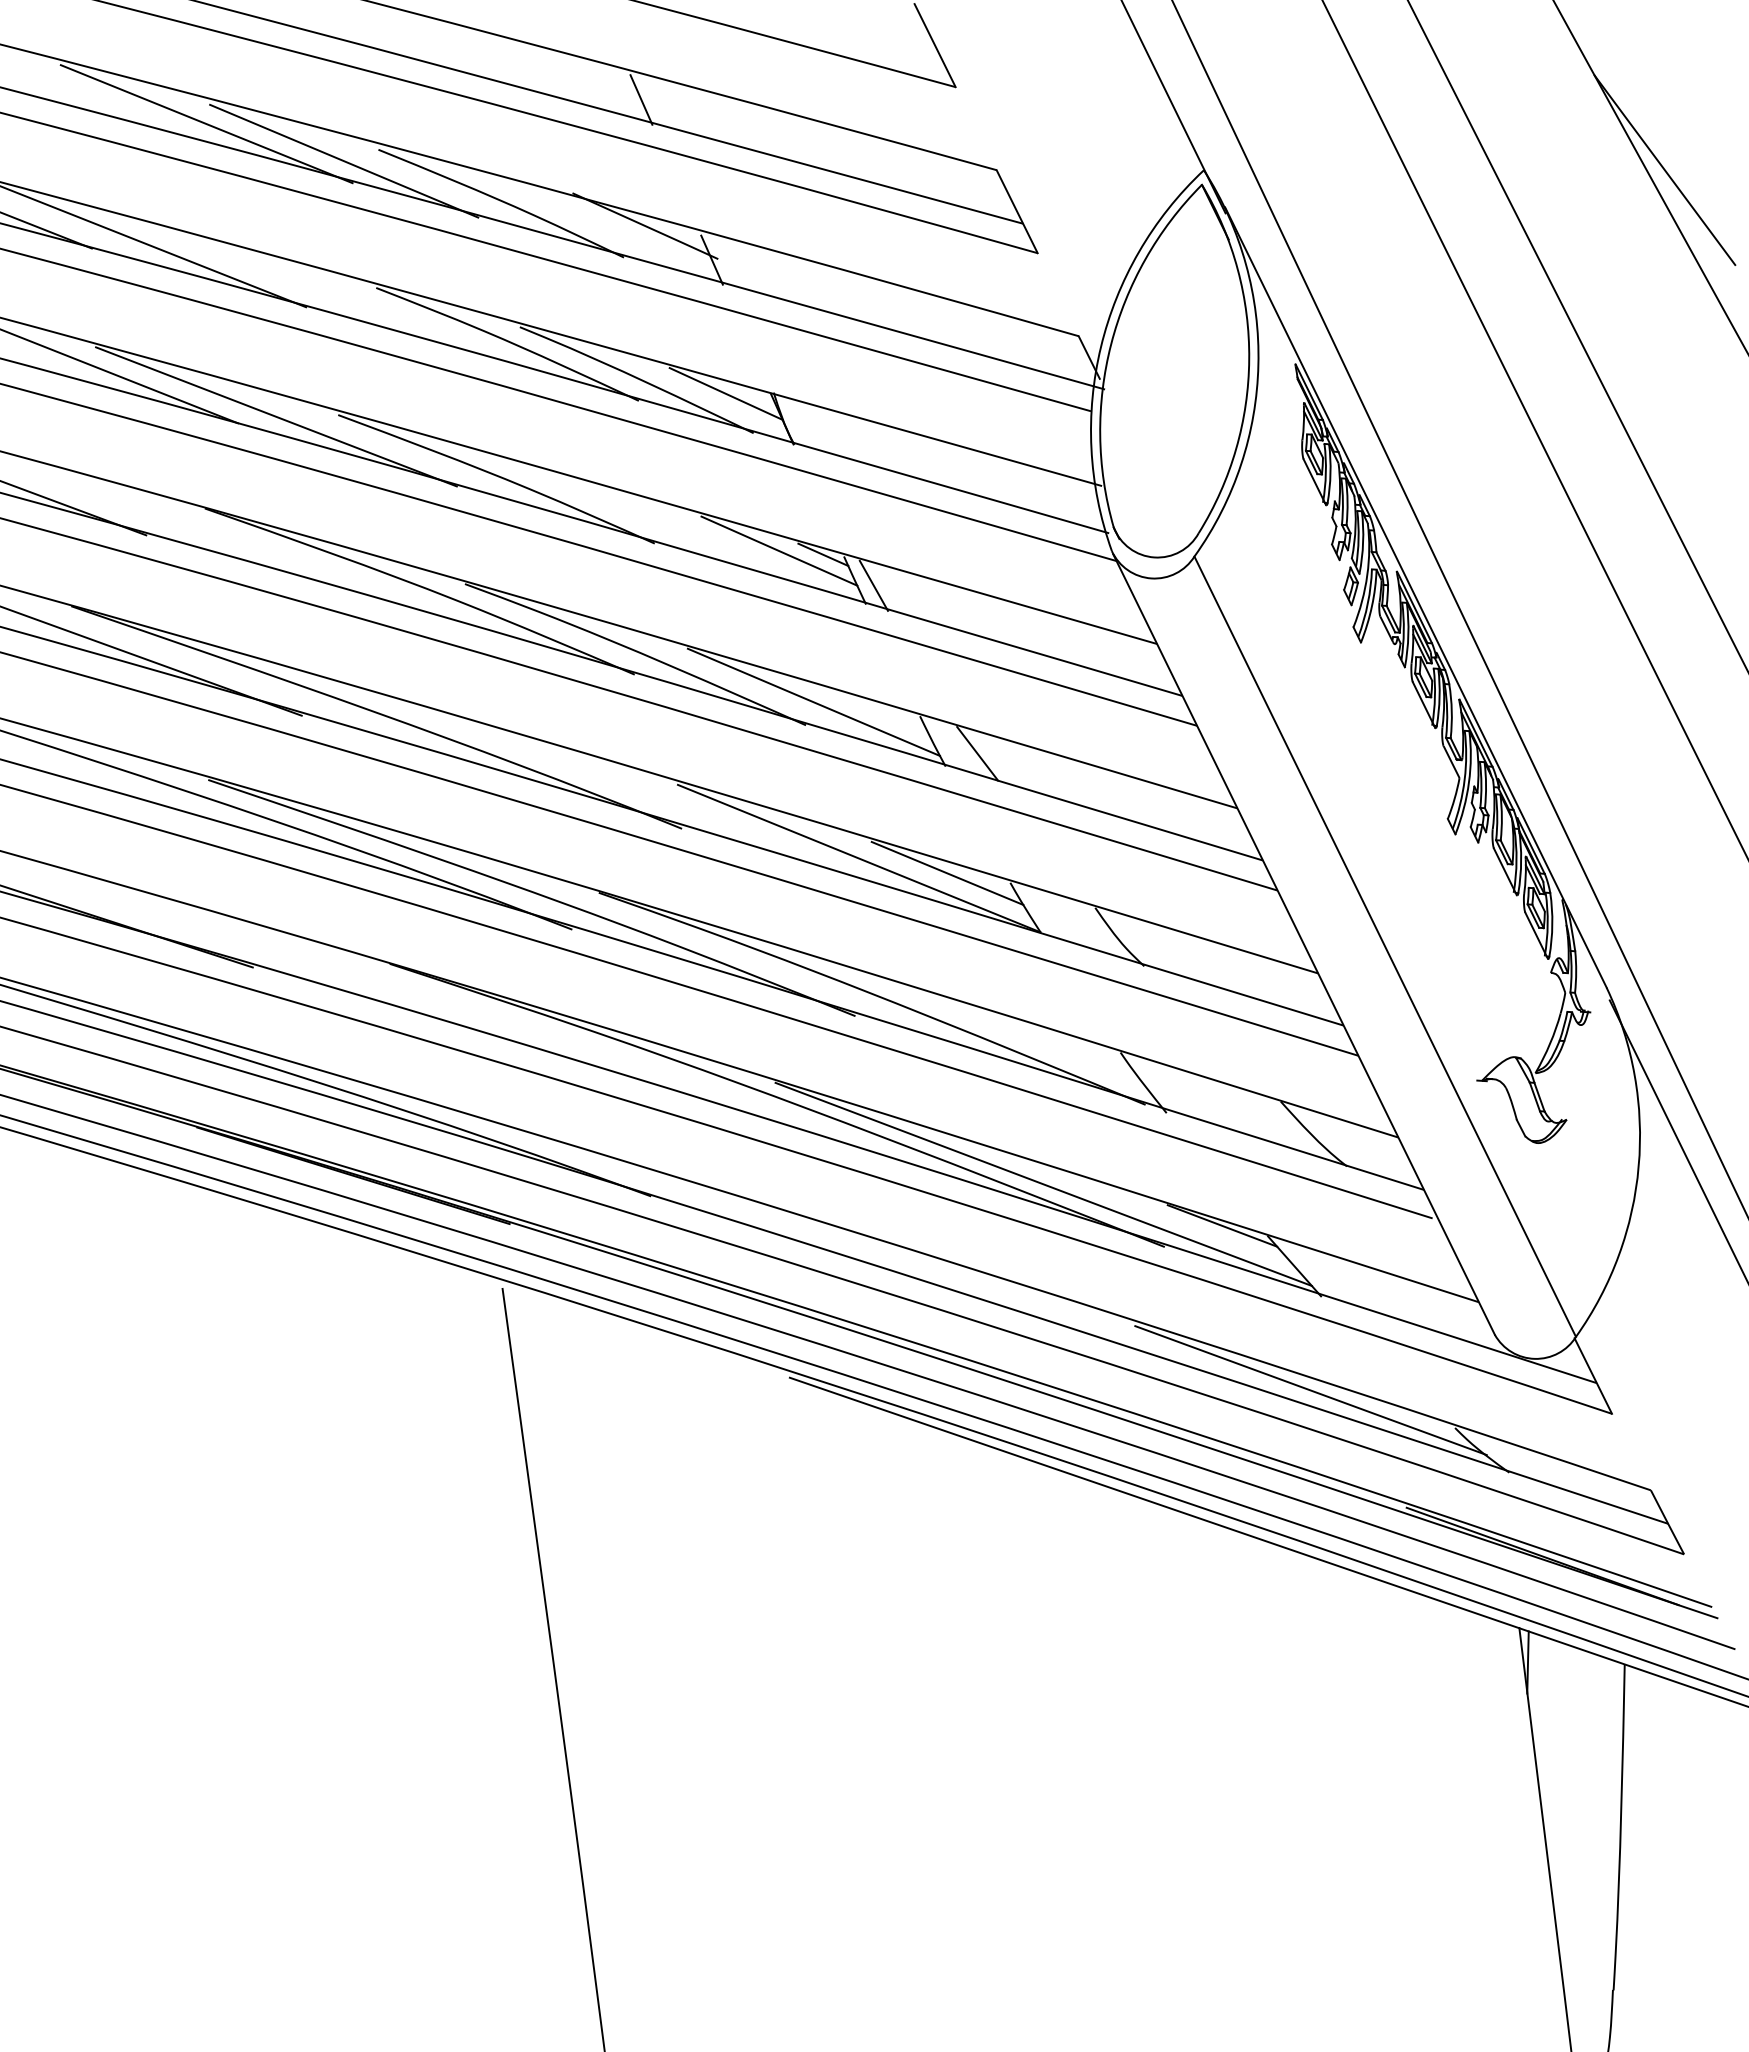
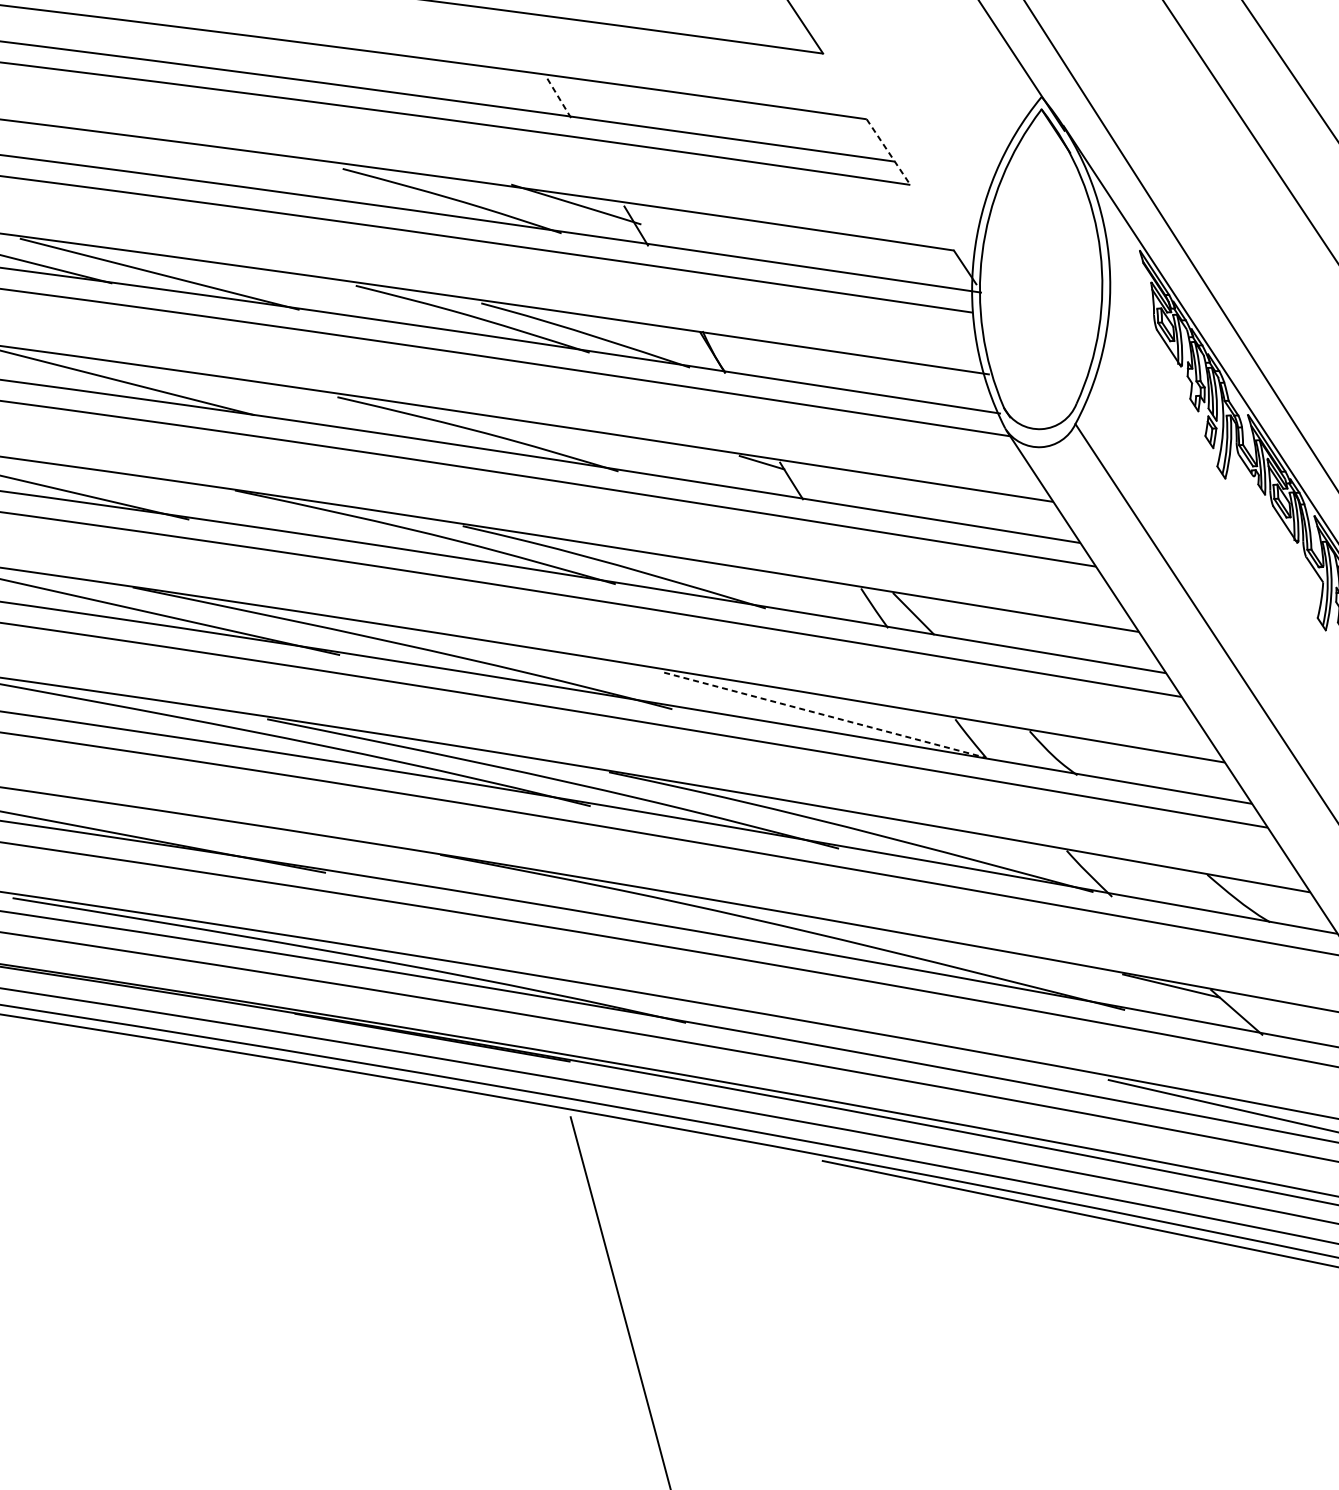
line: (641, 100) -> (559, 98), solid -> dashed
line: (206, 124) -> (194, 166), removed
line: (344, 160) -> (315, 181), removed
line: (1017, 212) -> (888, 152), solid -> dashed
line: (725, 393) -> (661, 337), removed
line: (276, 416) -> (285, 405), removed
line: (779, 550) -> (724, 463), removed
line: (873, 585) -> (807, 483), removed
line: (813, 701) -> (769, 587), removed
line: (859, 858) -> (825, 715), solid -> dashed
line: (947, 872) -> (901, 717), removed
line: (1043, 1183) -> (1015, 969), removed

